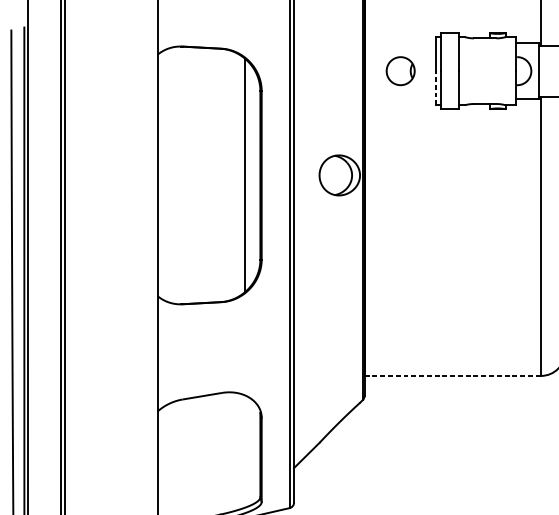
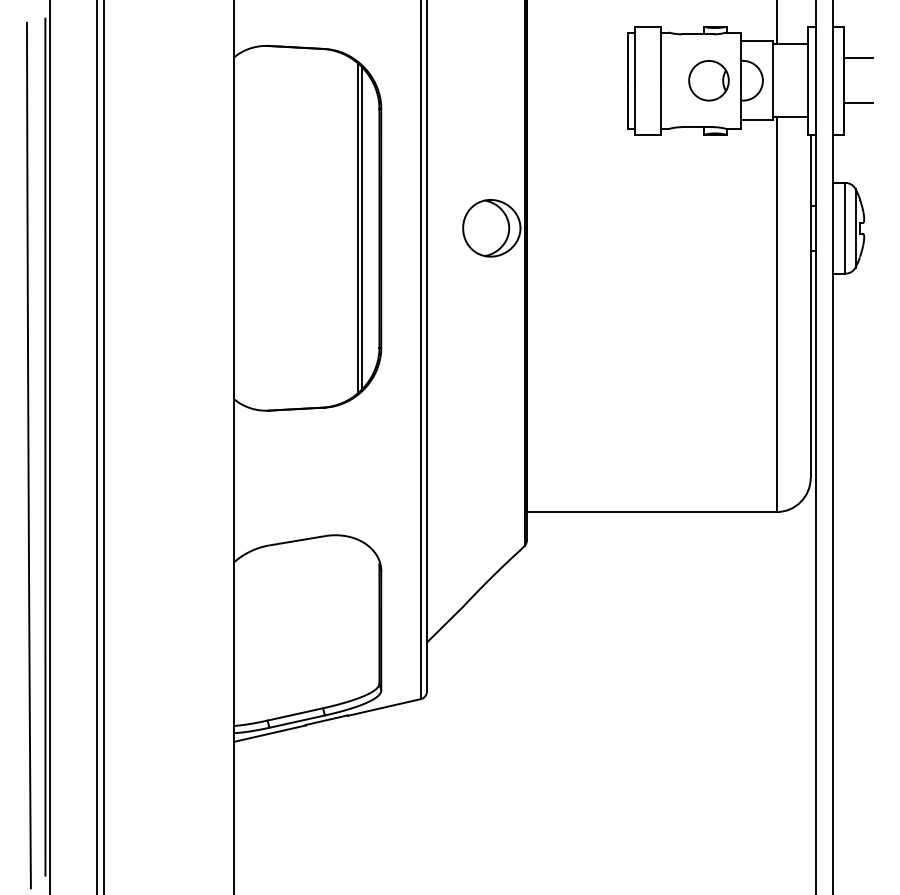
part: (400, 70) -> (708, 80), moved
line: (435, 87) -> (627, 104), dashed -> solid
line: (248, 175) -> (362, 228), added
line: (452, 376) -> (651, 512), dashed -> solid

